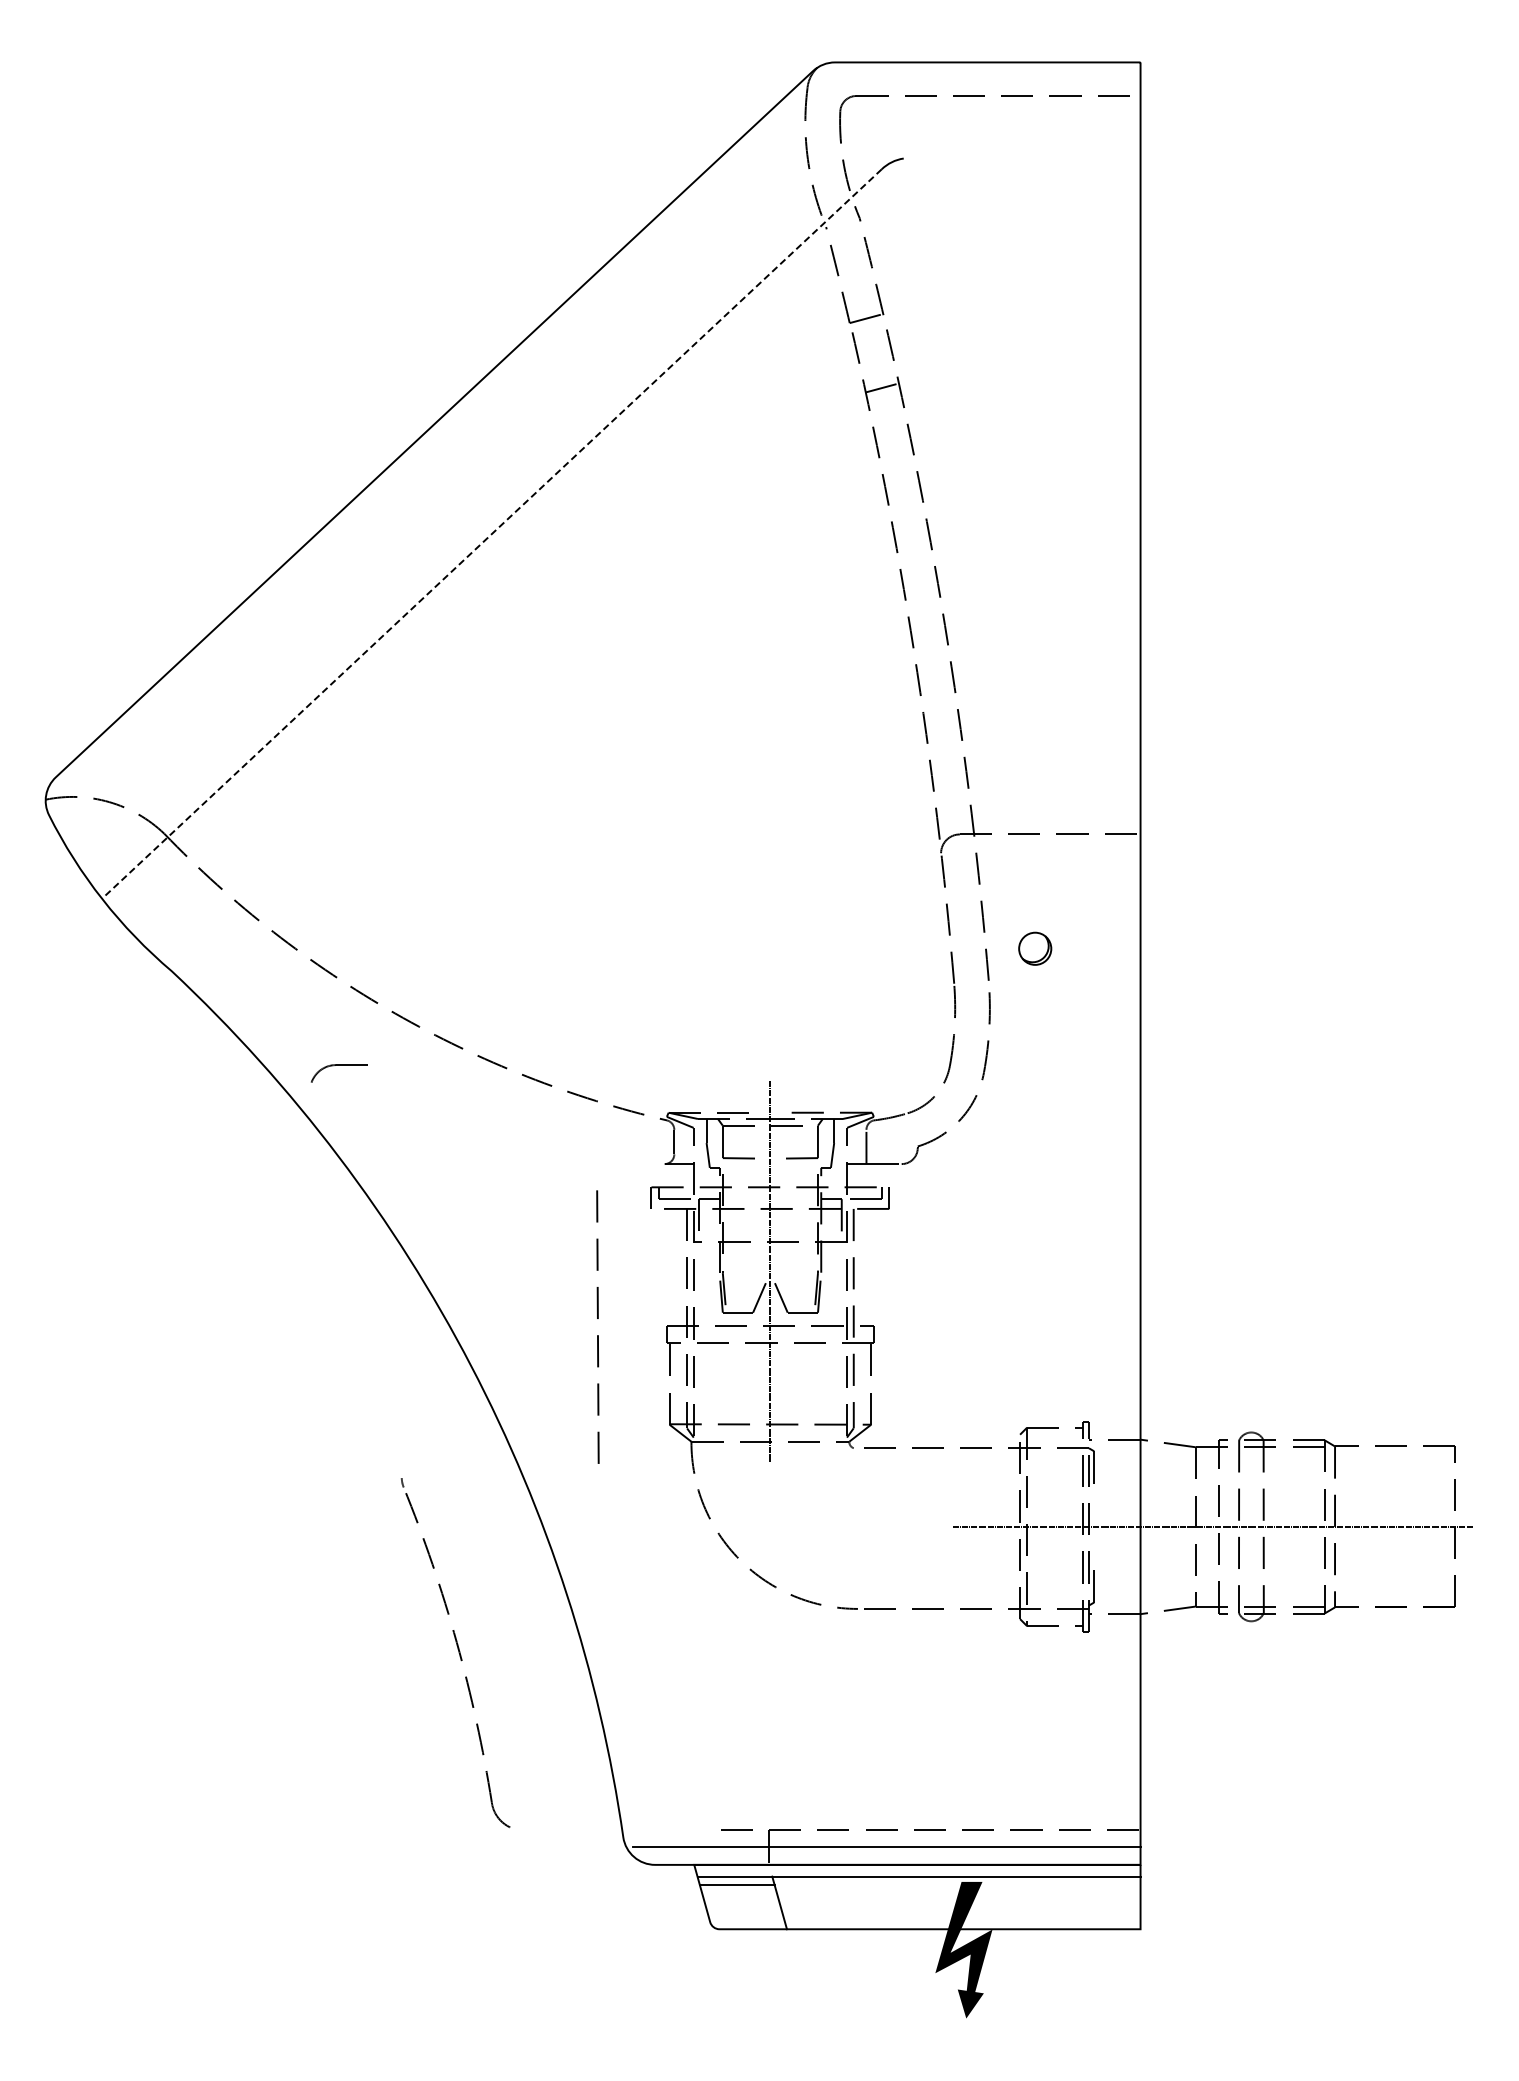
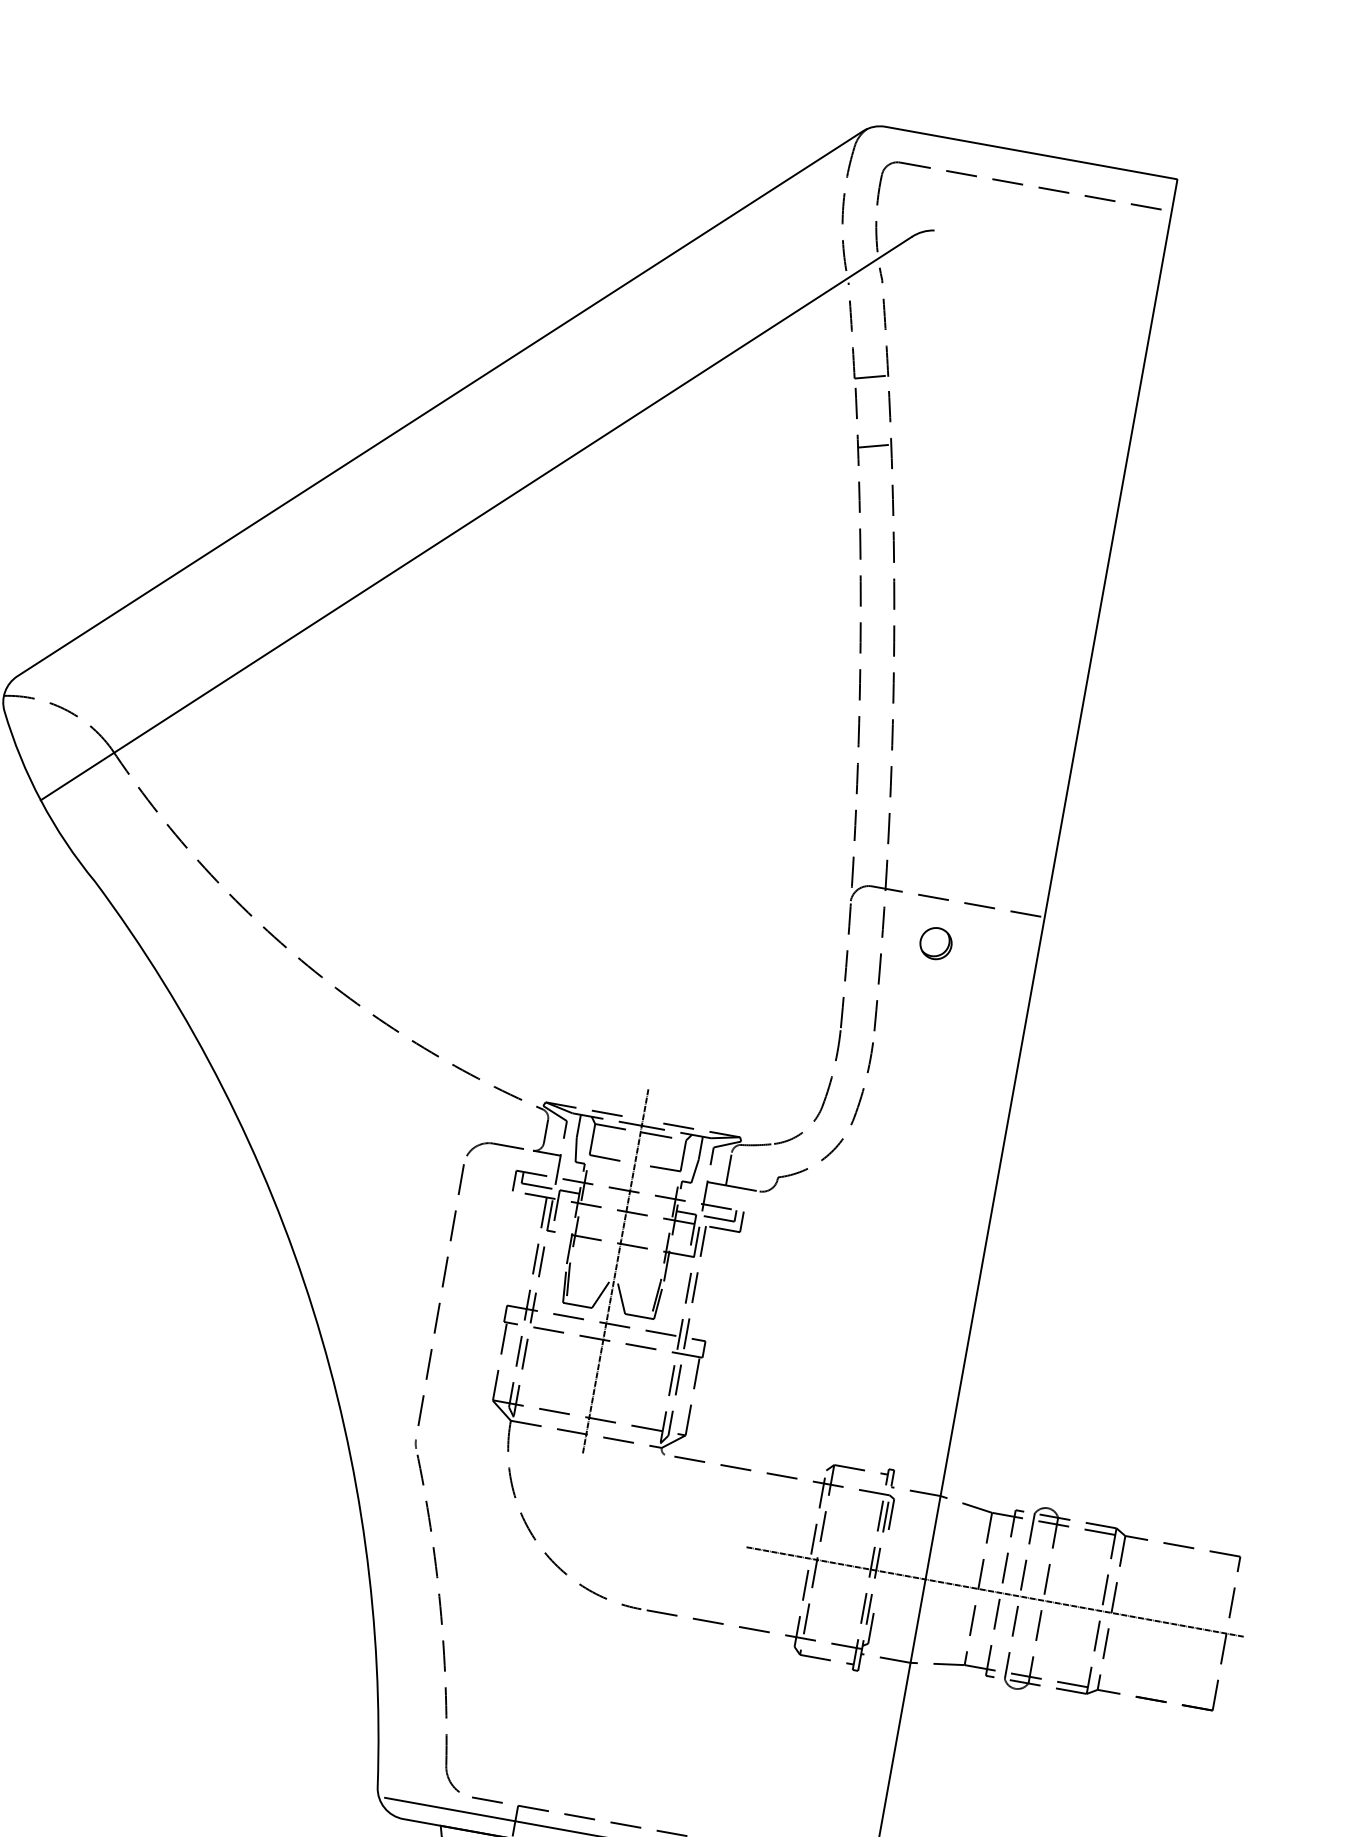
line: (491, 534) -> (475, 519), dashed -> solid
part: (1035, 948) -> (936, 943), moved
part: (338, 1065) -> (495, 1144), moved
part: (455, 1653) -> (437, 1616), moved

